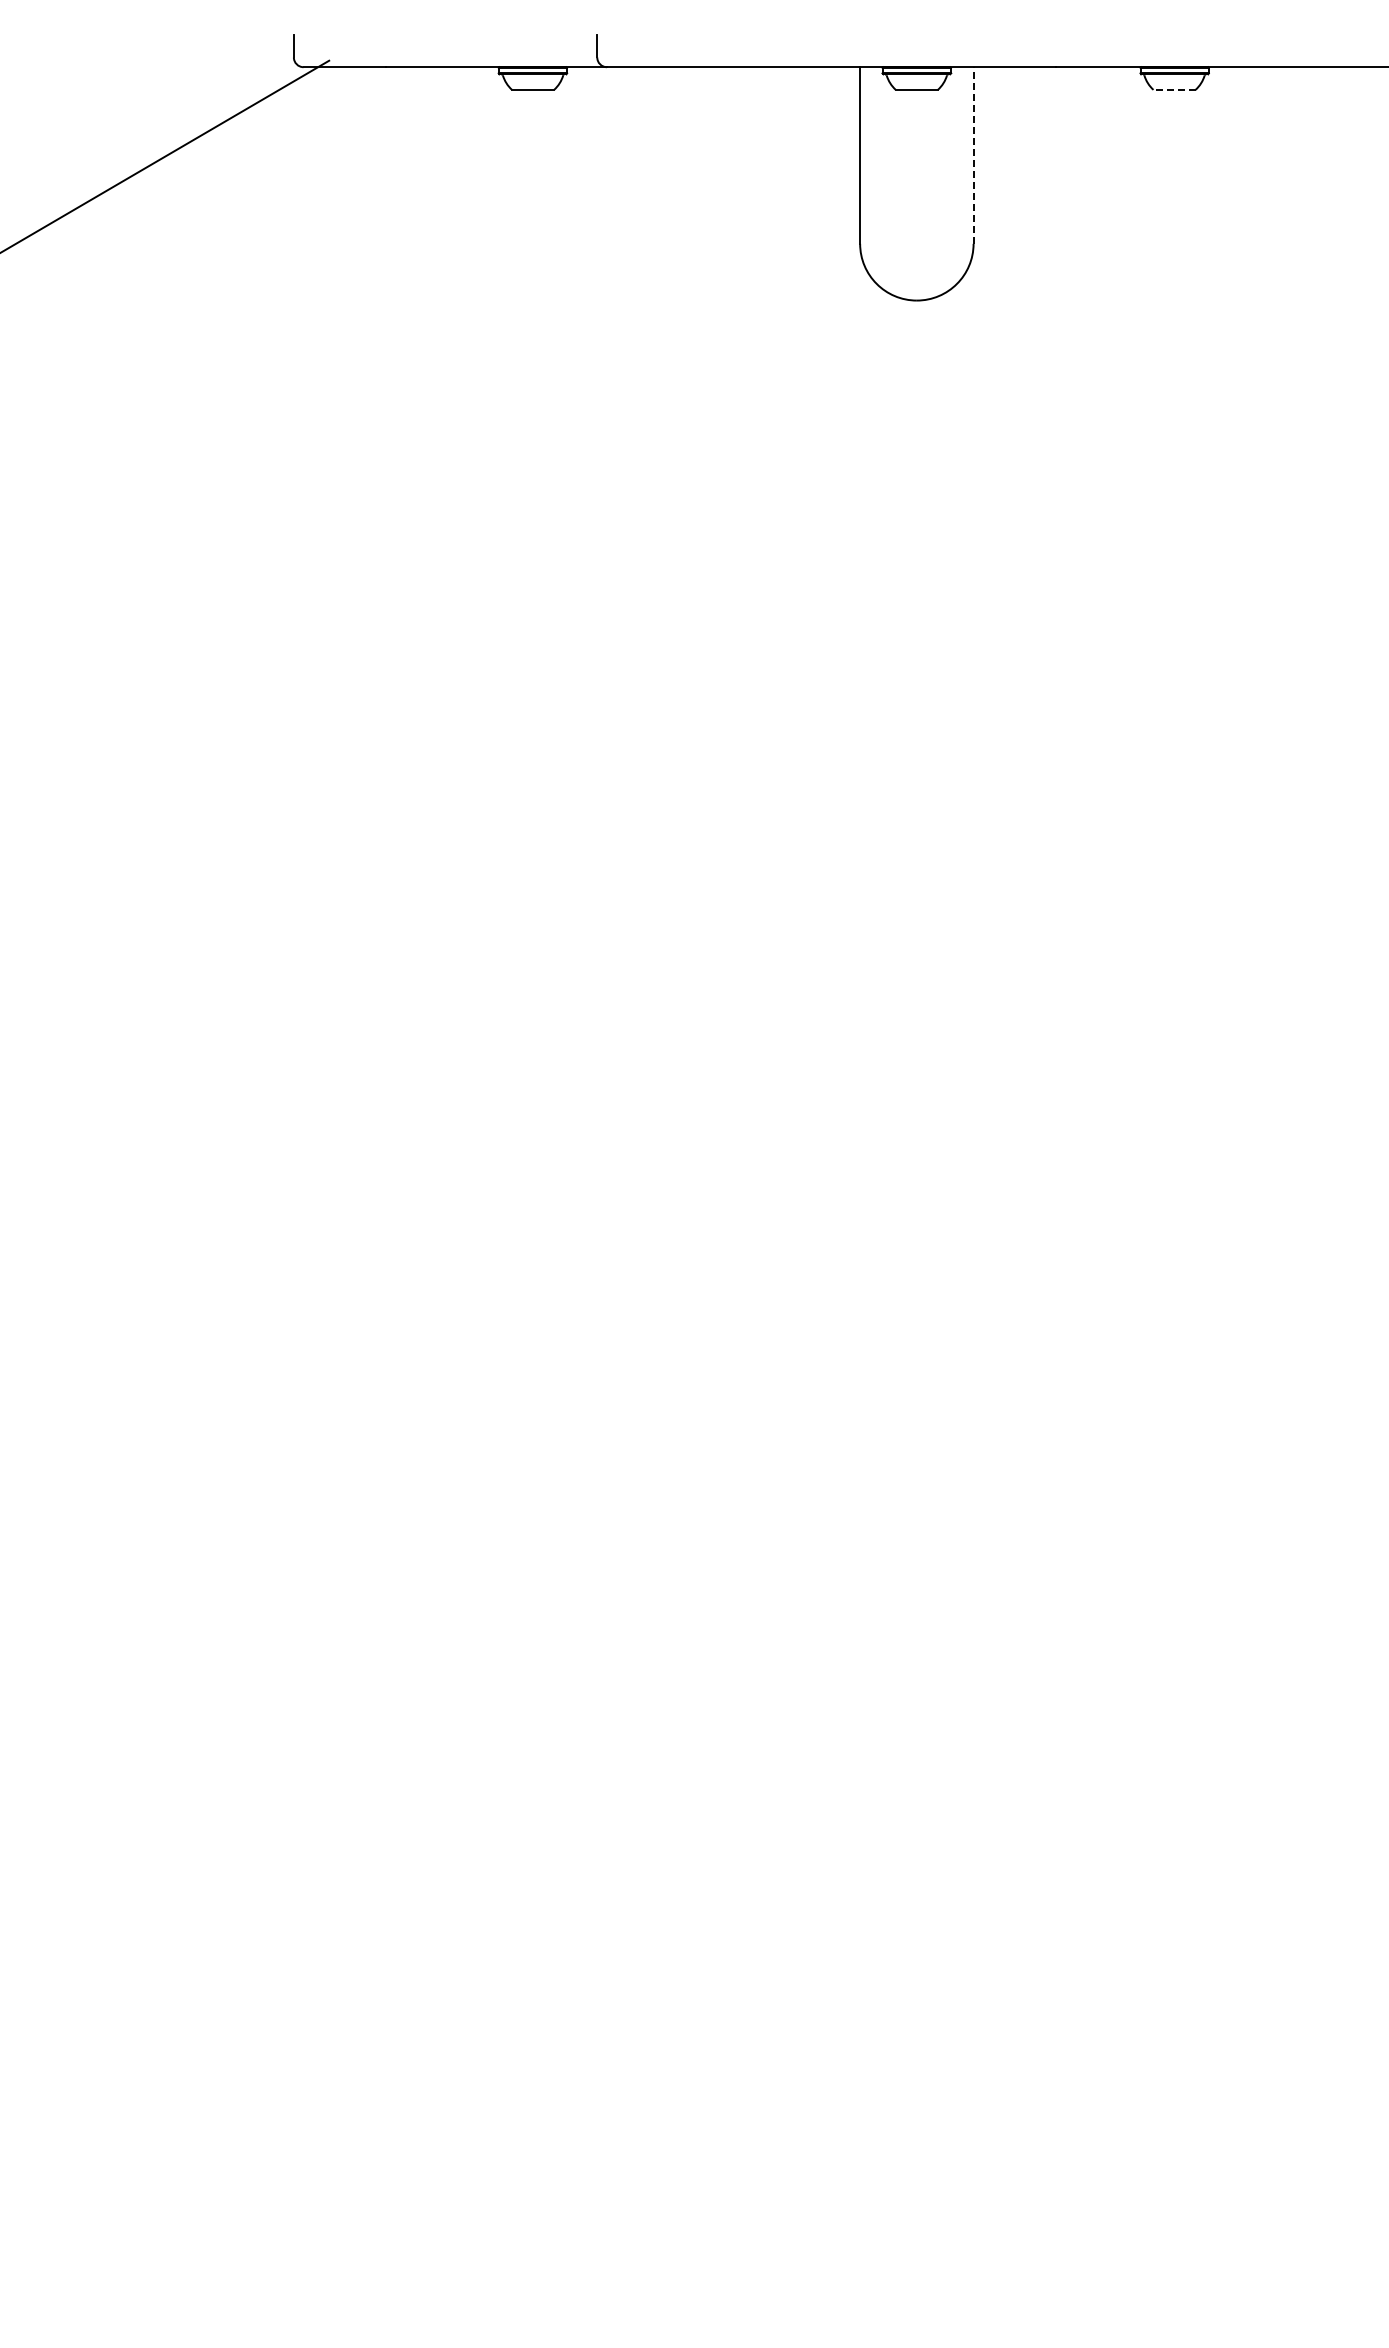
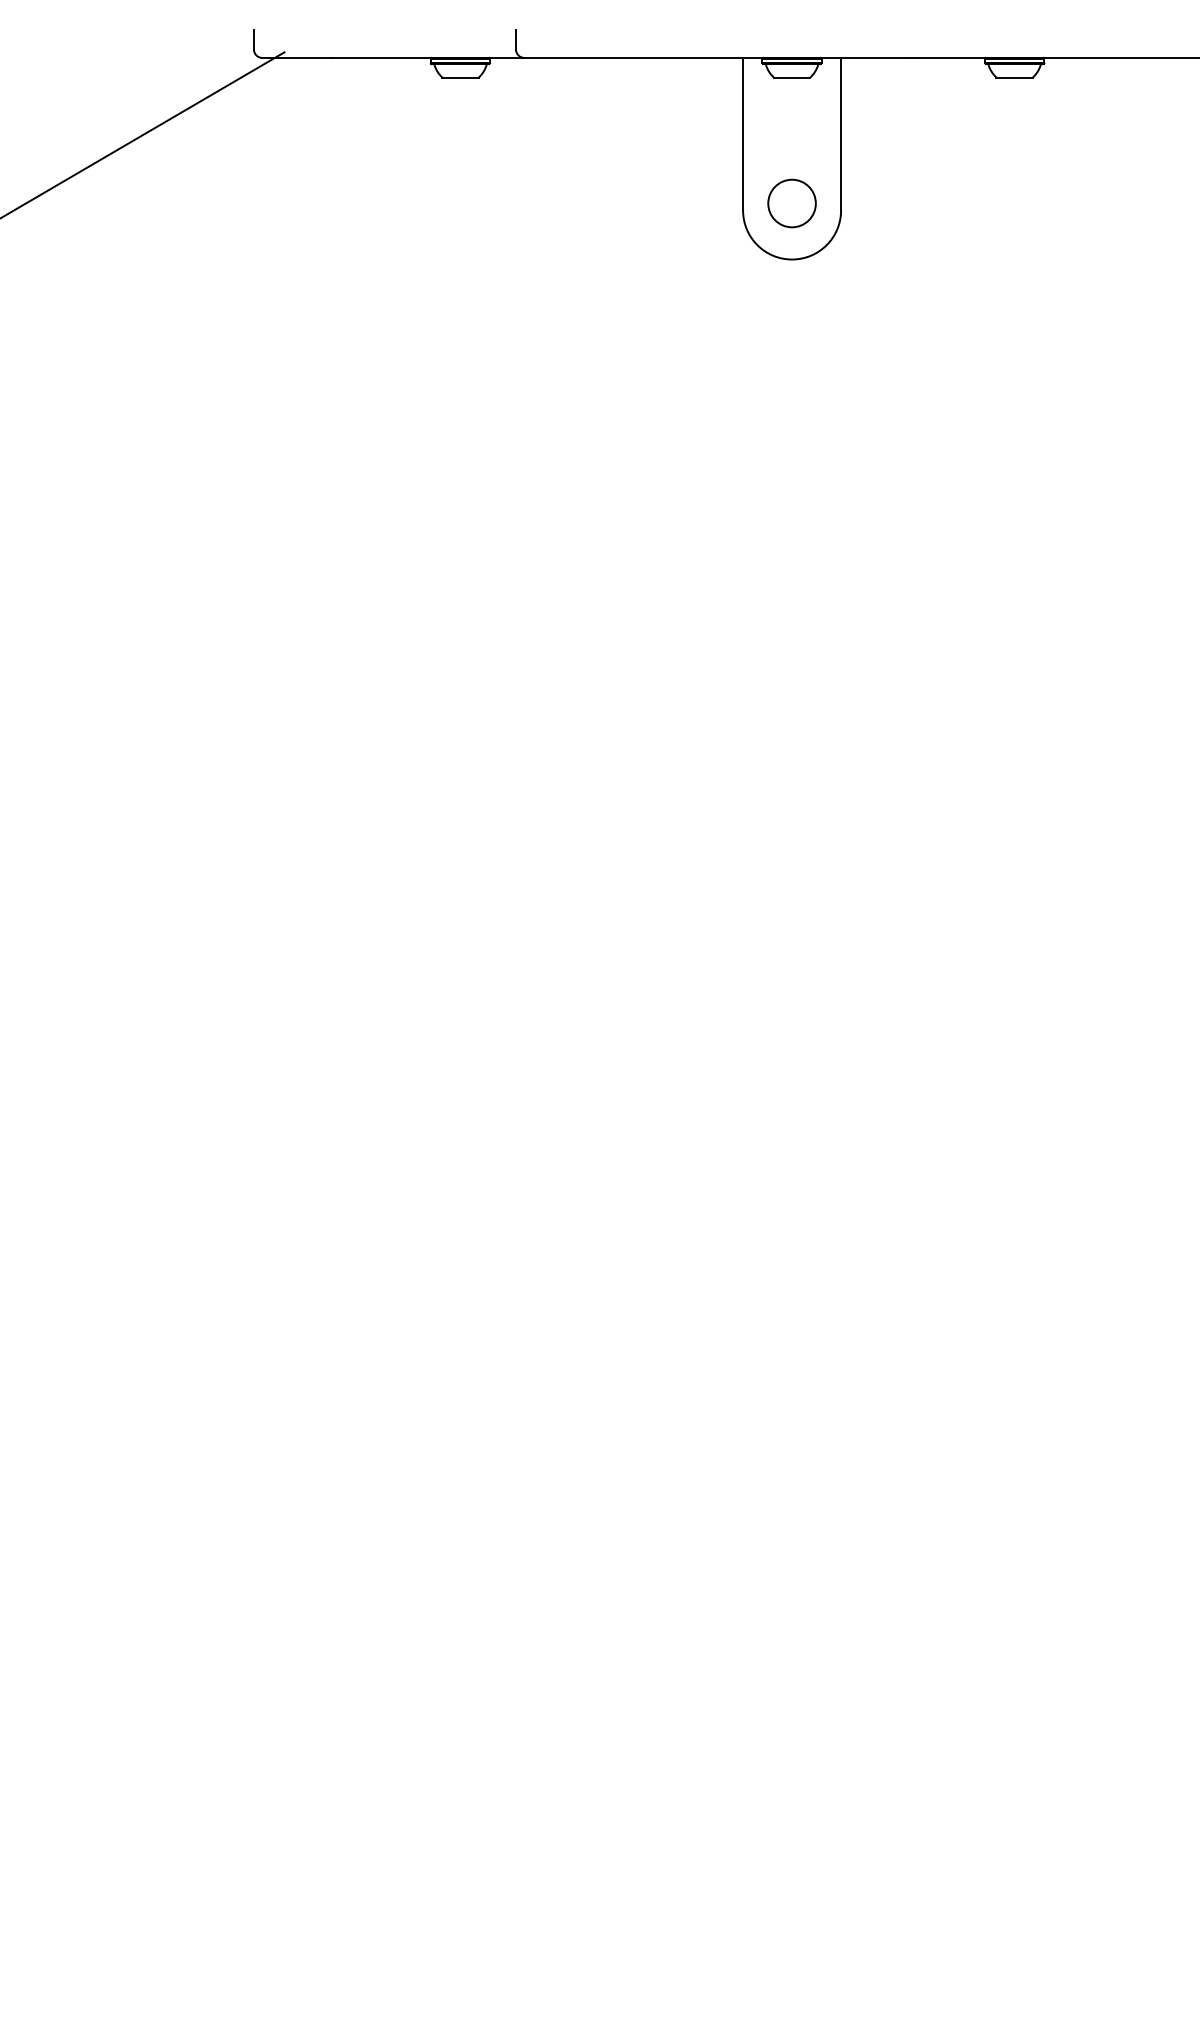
line: (1174, 89) -> (1014, 77), dashed -> solid
line: (973, 155) -> (841, 134), dashed -> solid
circle: (916, 235) -> (791, 203), added

